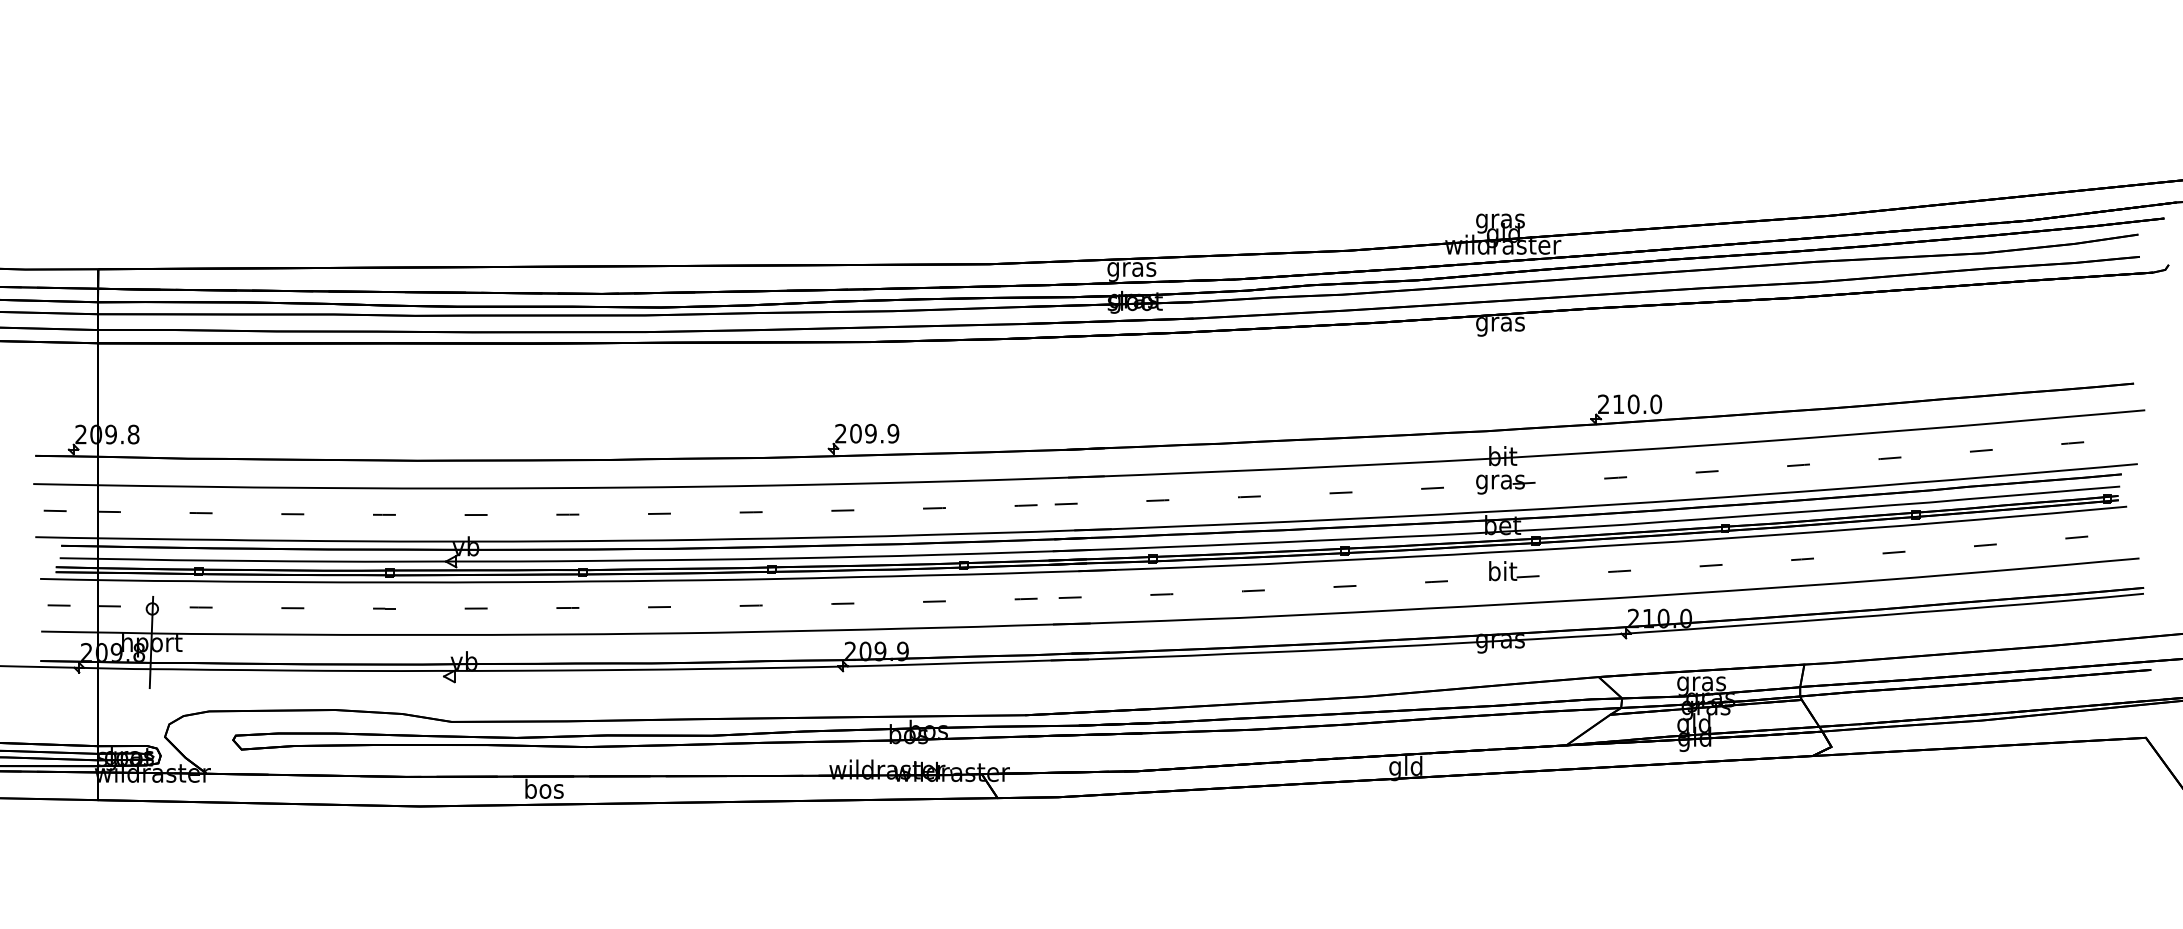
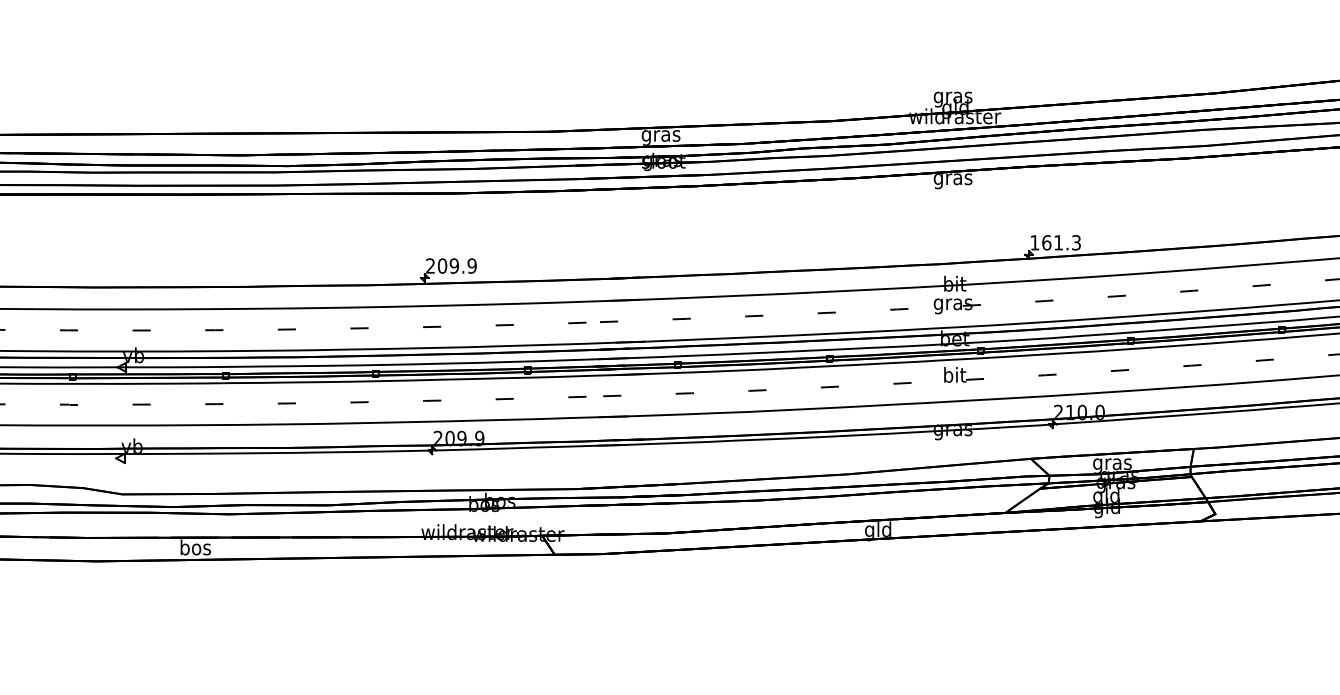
text: (1630, 404) -> (1056, 242), 210.0 -> 161.3

